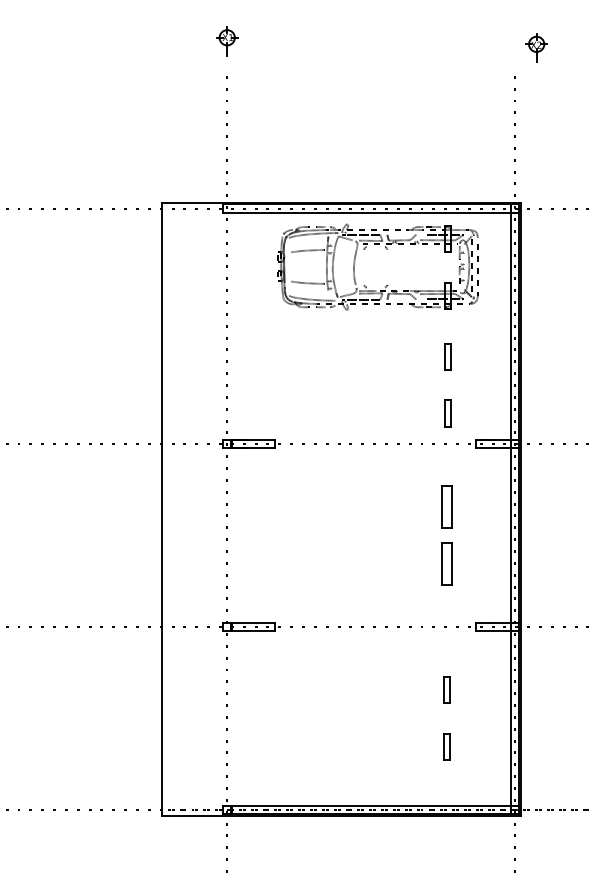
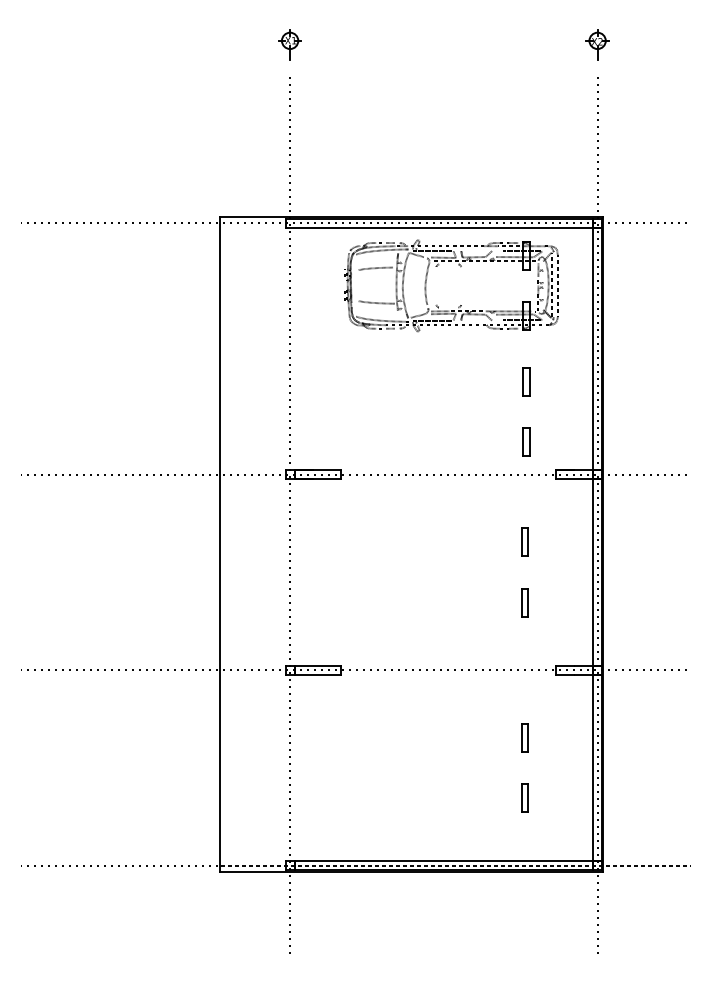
part: (536, 47) -> (597, 44), moved
part: (446, 506) -> (524, 541), size x0.62
part: (446, 563) -> (524, 602), size x0.62

